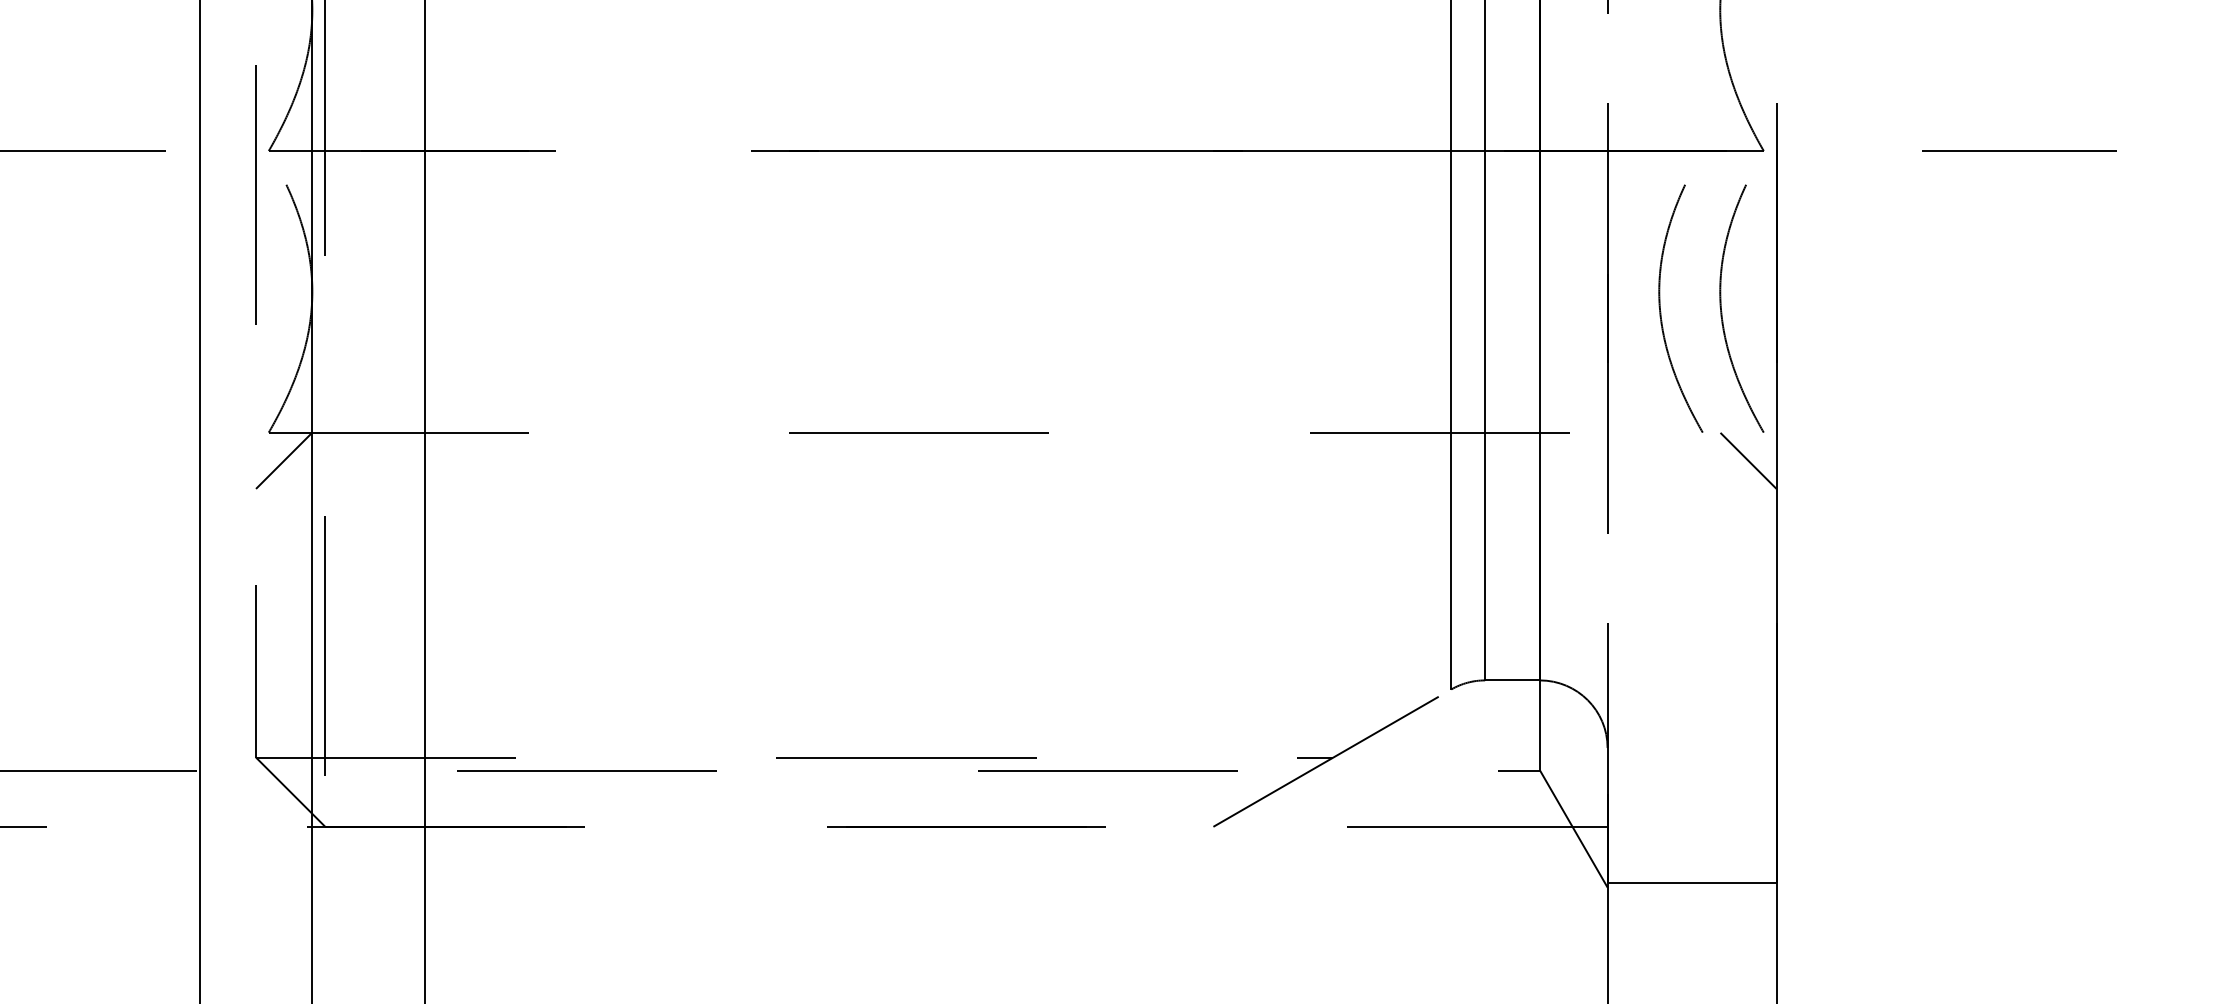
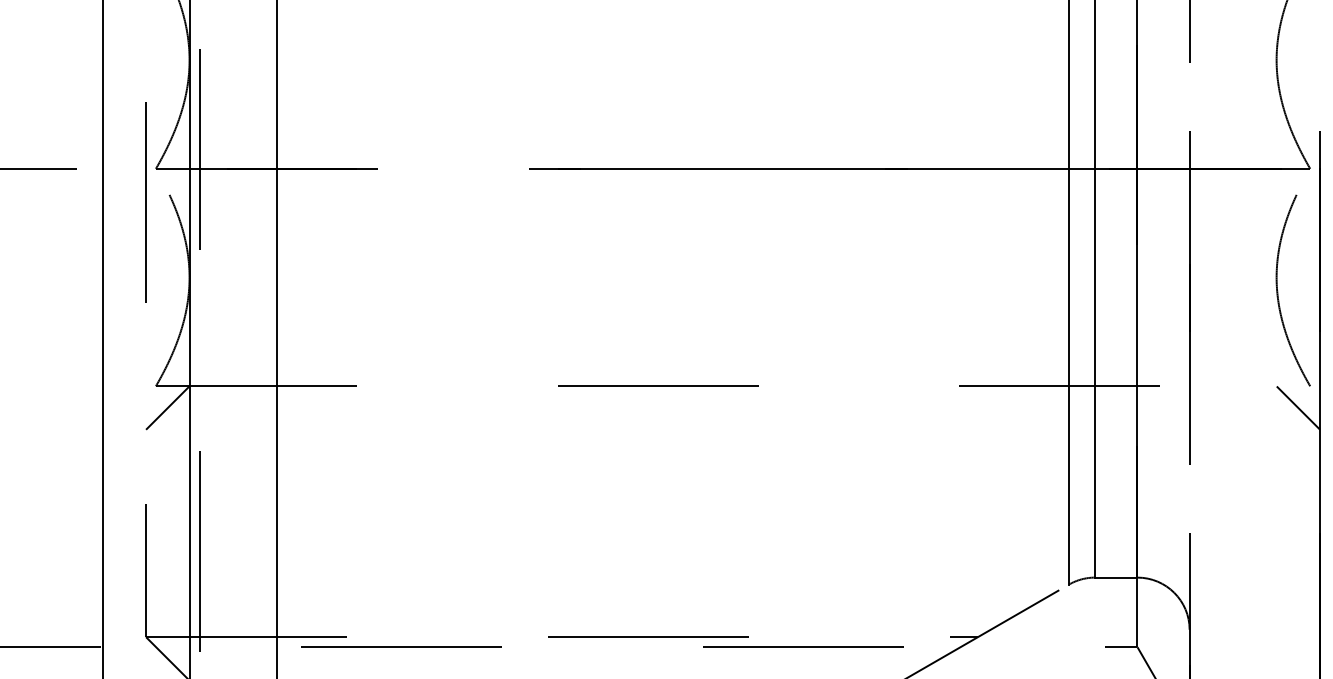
curve: (1661, 311) -> (1231, 292), removed

